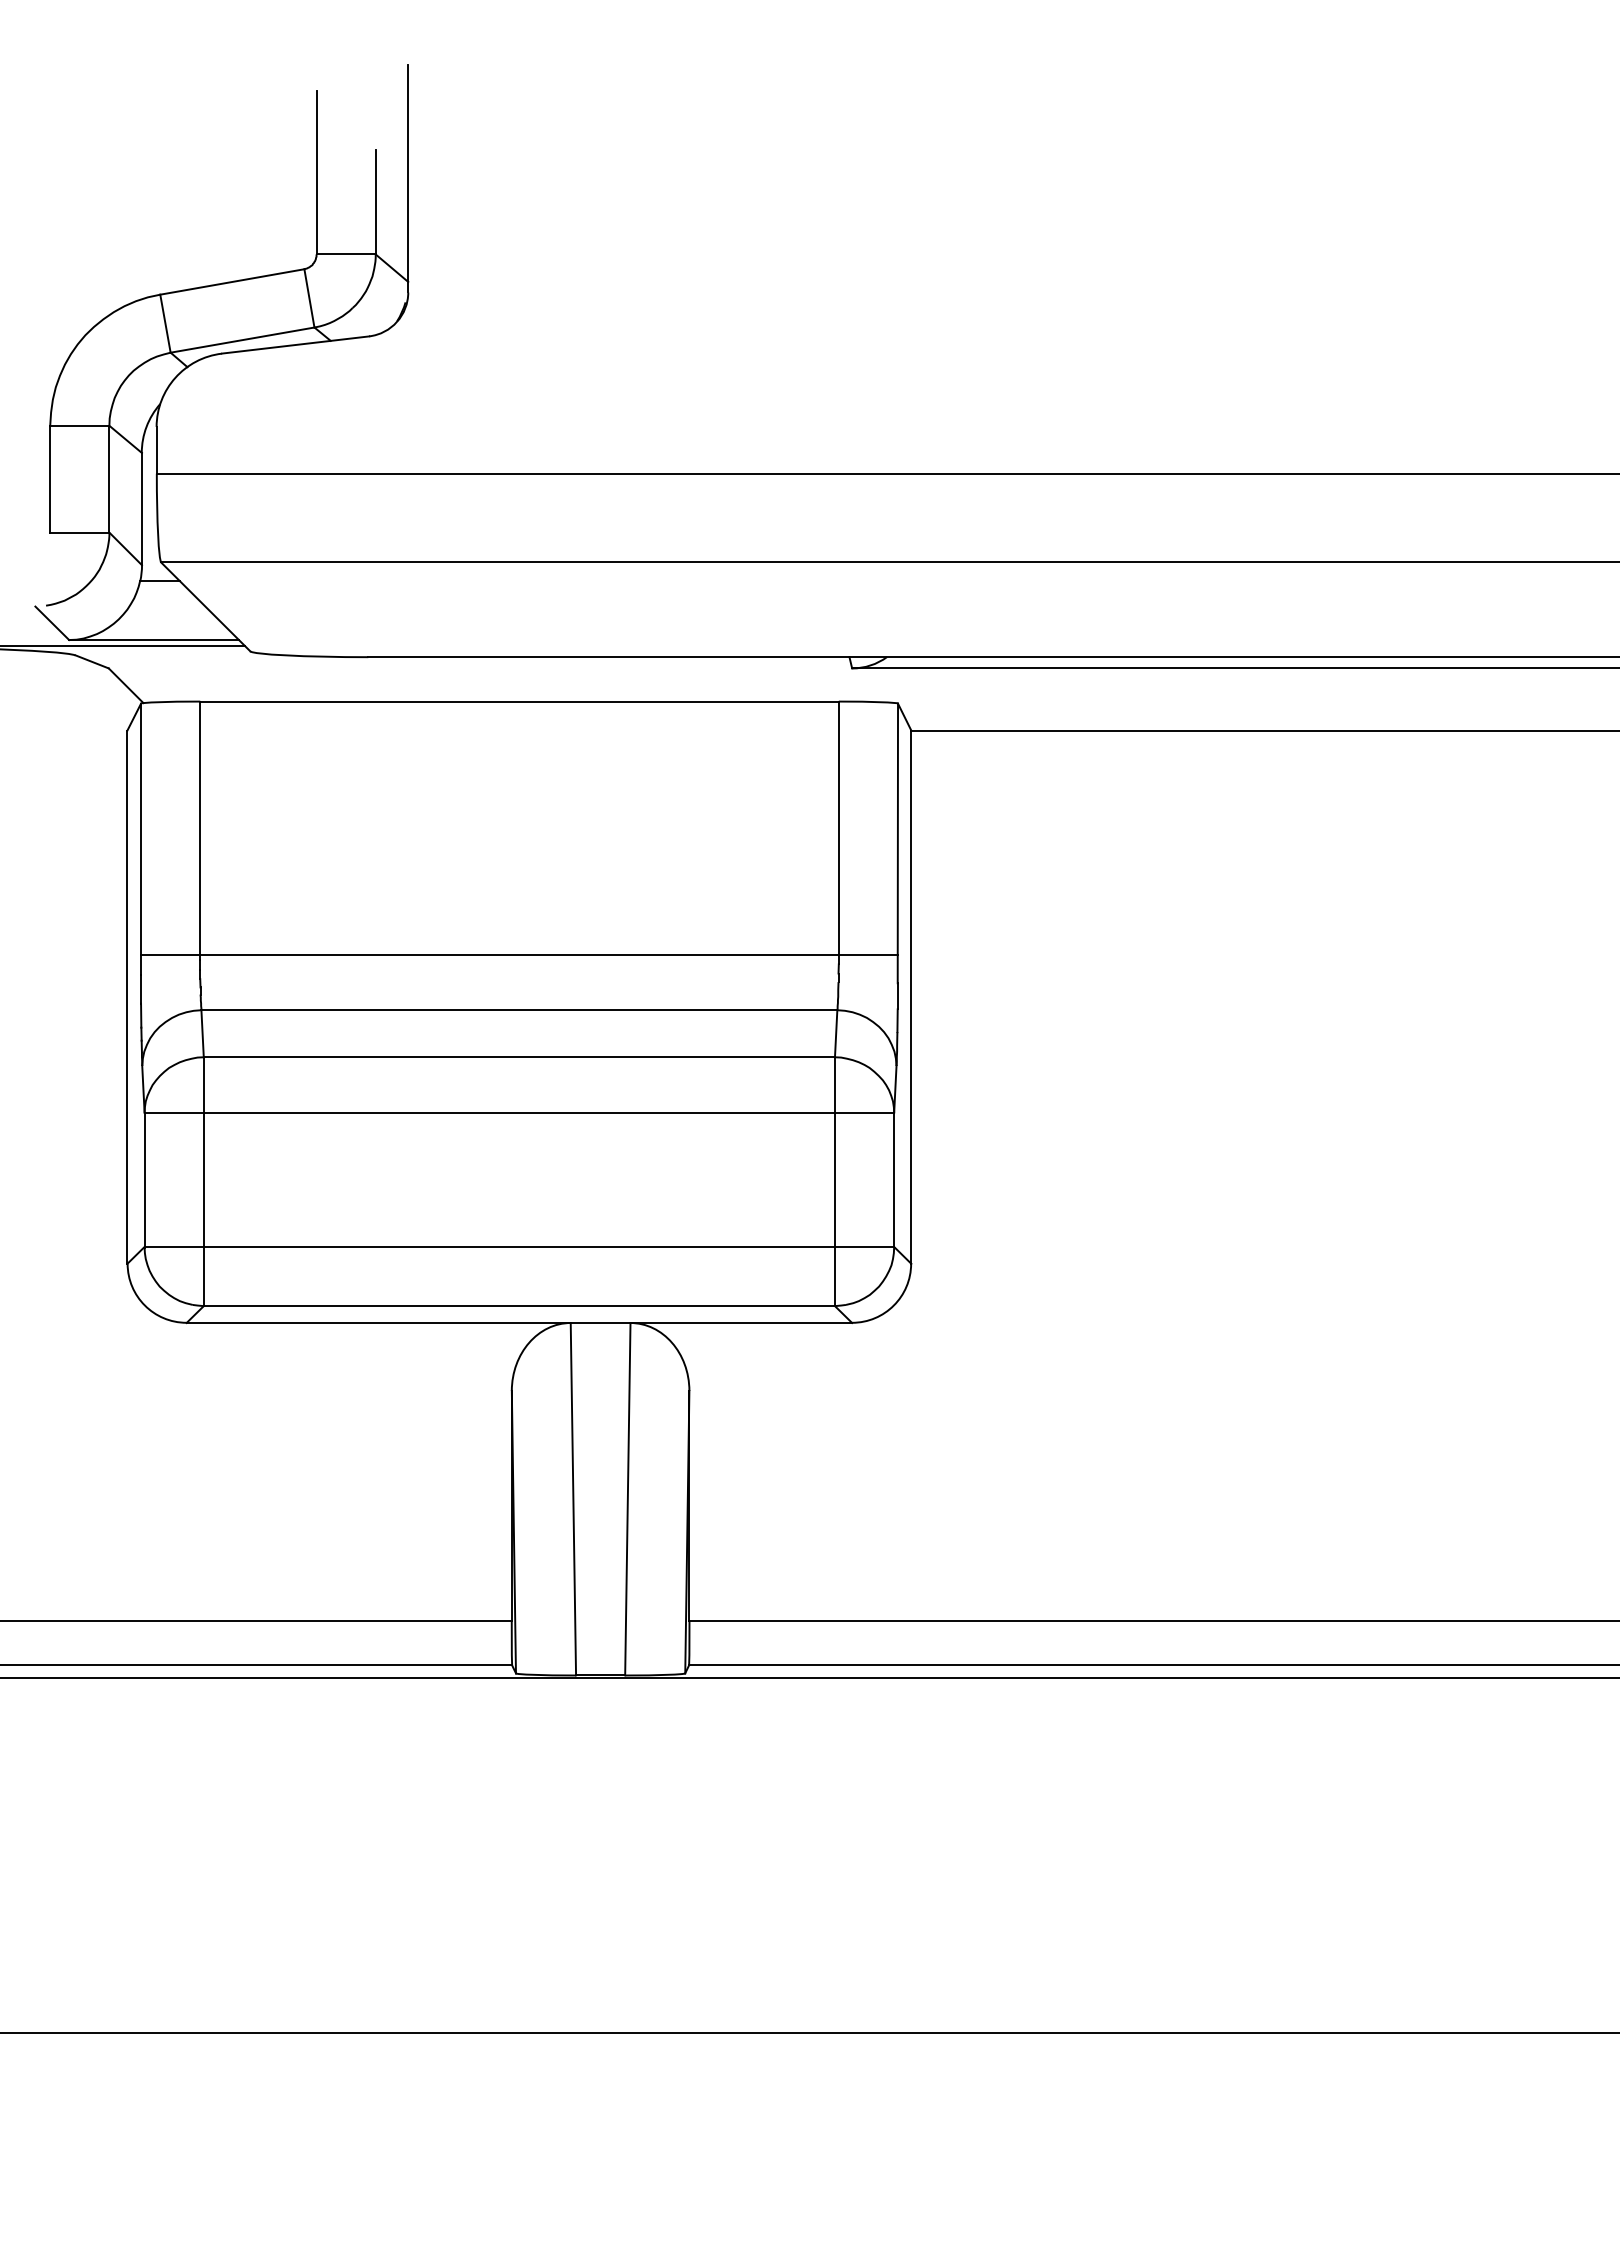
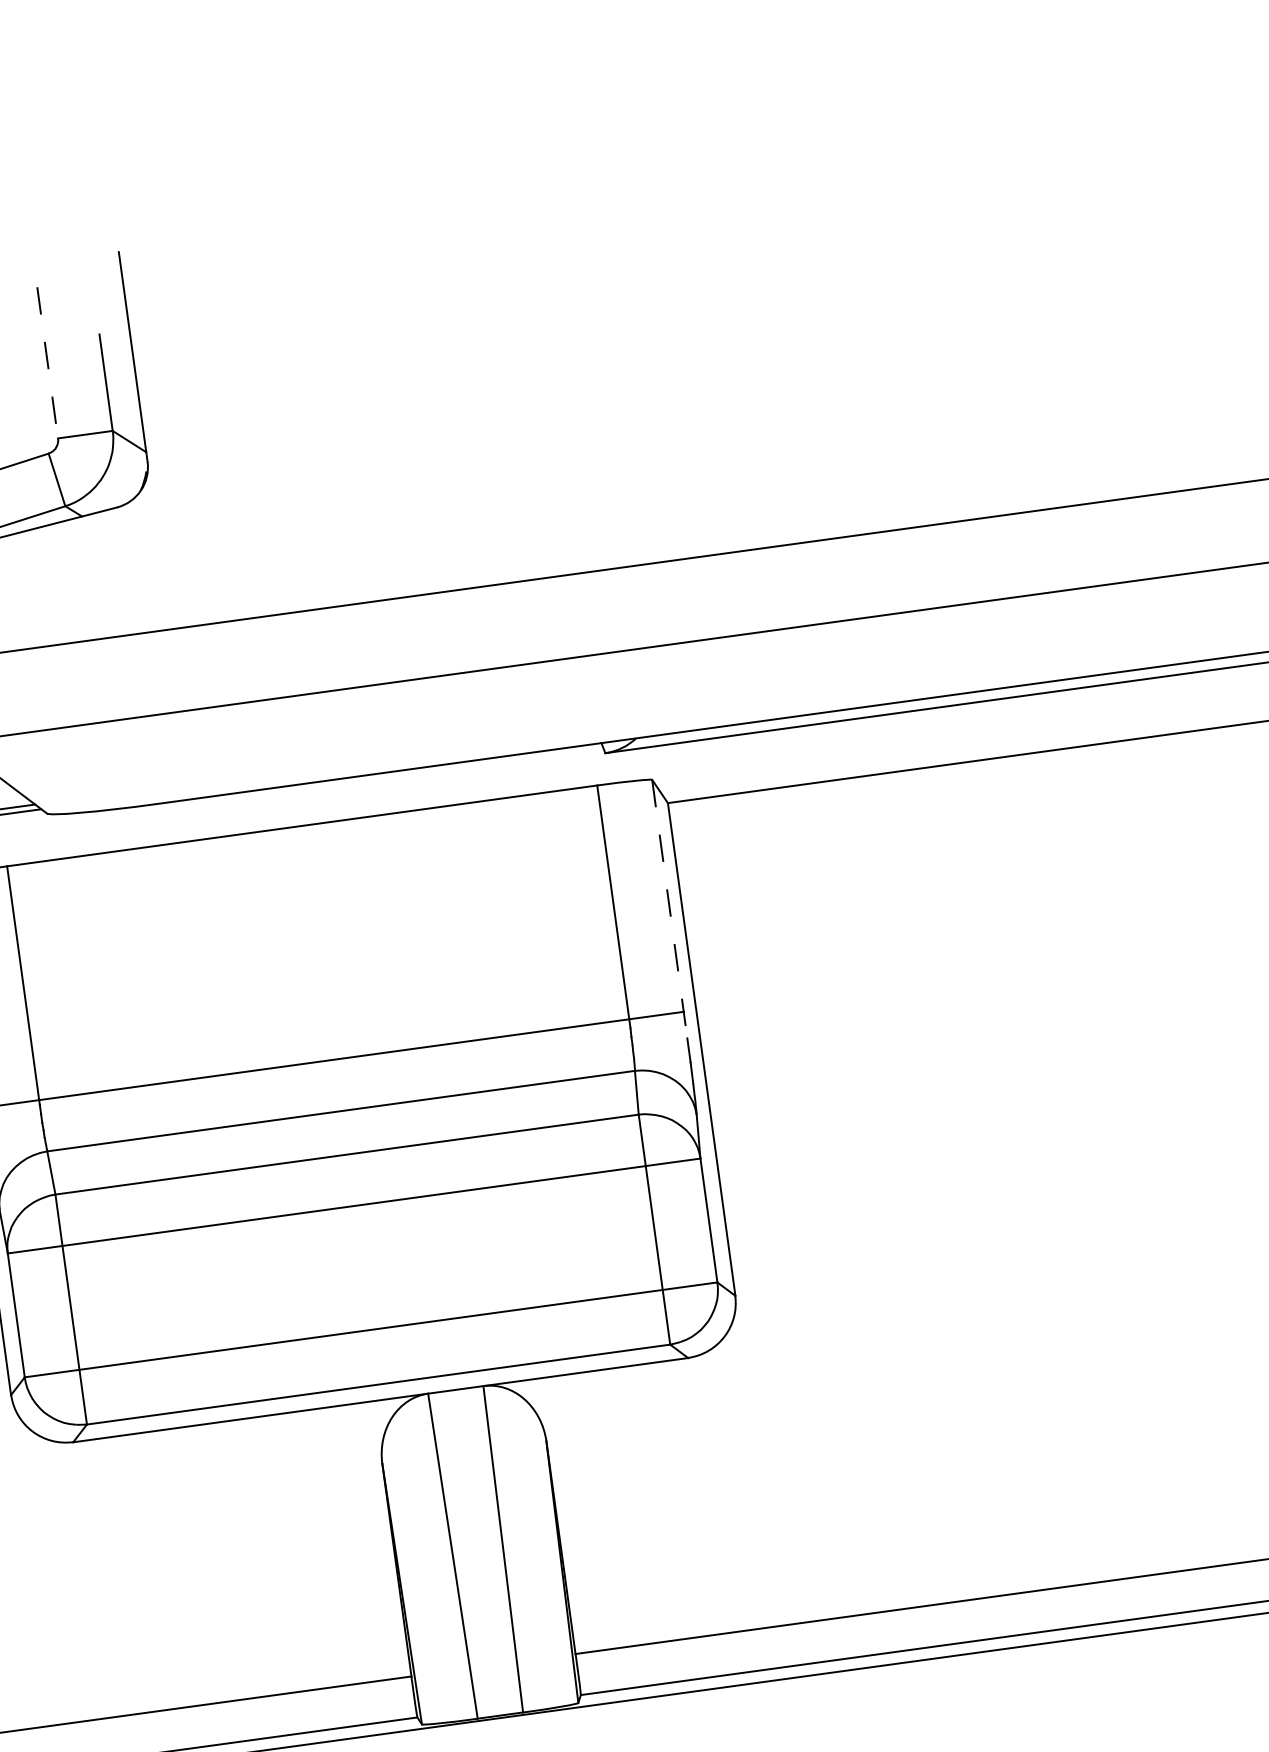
line: (316, 172) -> (47, 362), solid -> dashed
line: (897, 843) -> (669, 909), solid -> dashed

